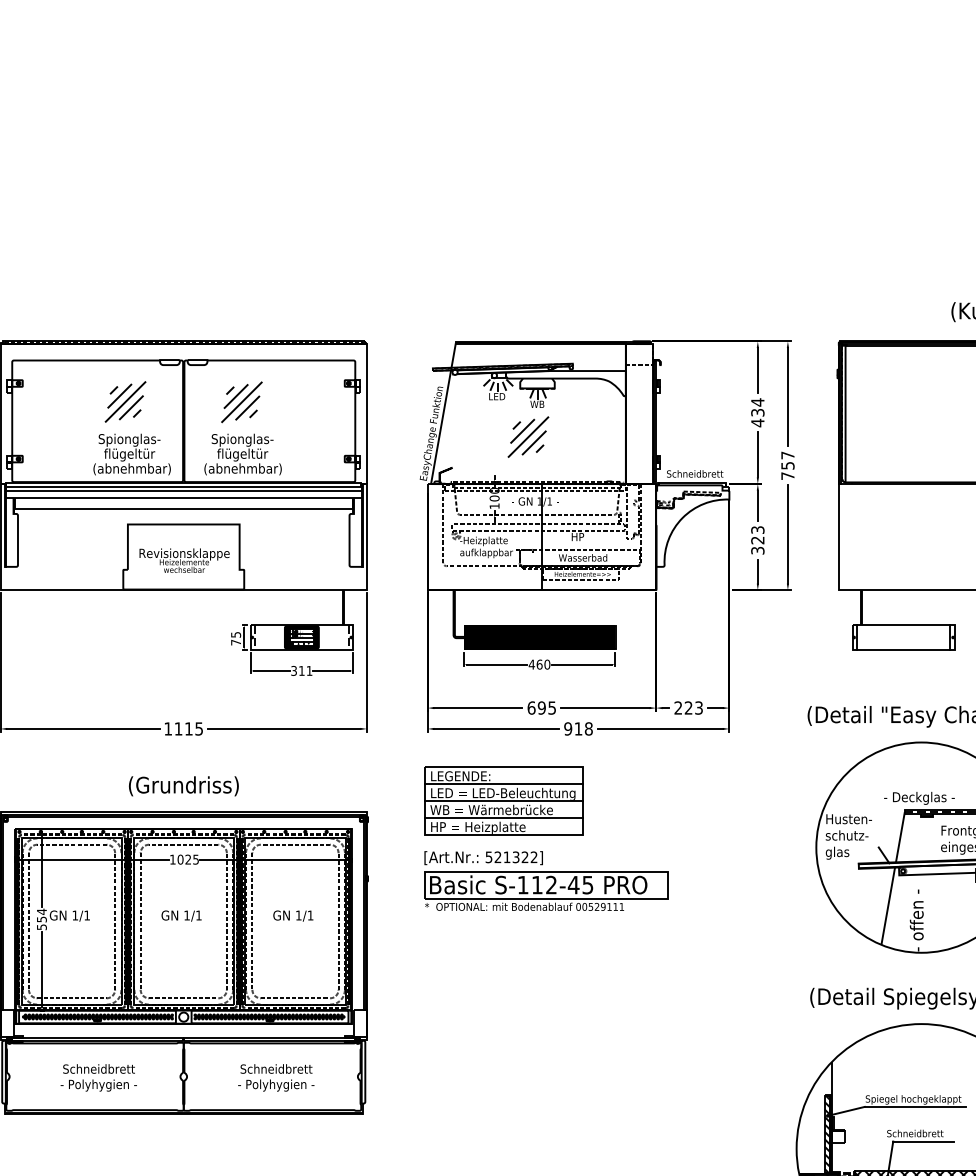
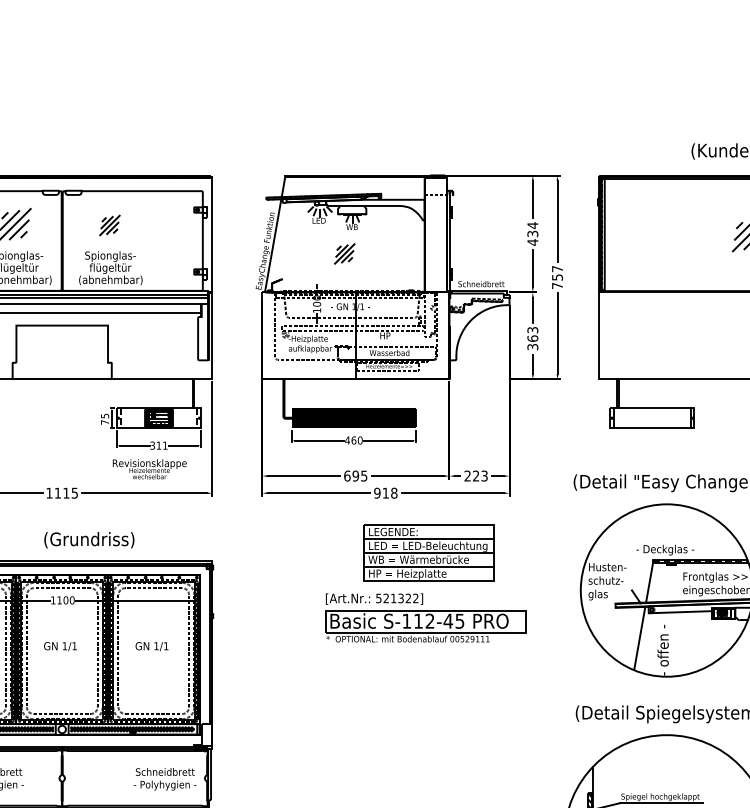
part: (241, 402) -> (109, 225), size x0.6
part: (528, 436) -> (344, 253), size x0.6
text: (757, 540) -> (532, 338), 323 -> 363
text: (184, 560) -> (149, 469), moved
text: (183, 786) -> (89, 540), moved
part: (503, 800) -> (428, 551), moved
text: (187, 859) -> (65, 600), 1025 -> 1100
part: (546, 880) -> (425, 617), moved
text: (276, 1077) -> (165, 778), moved

